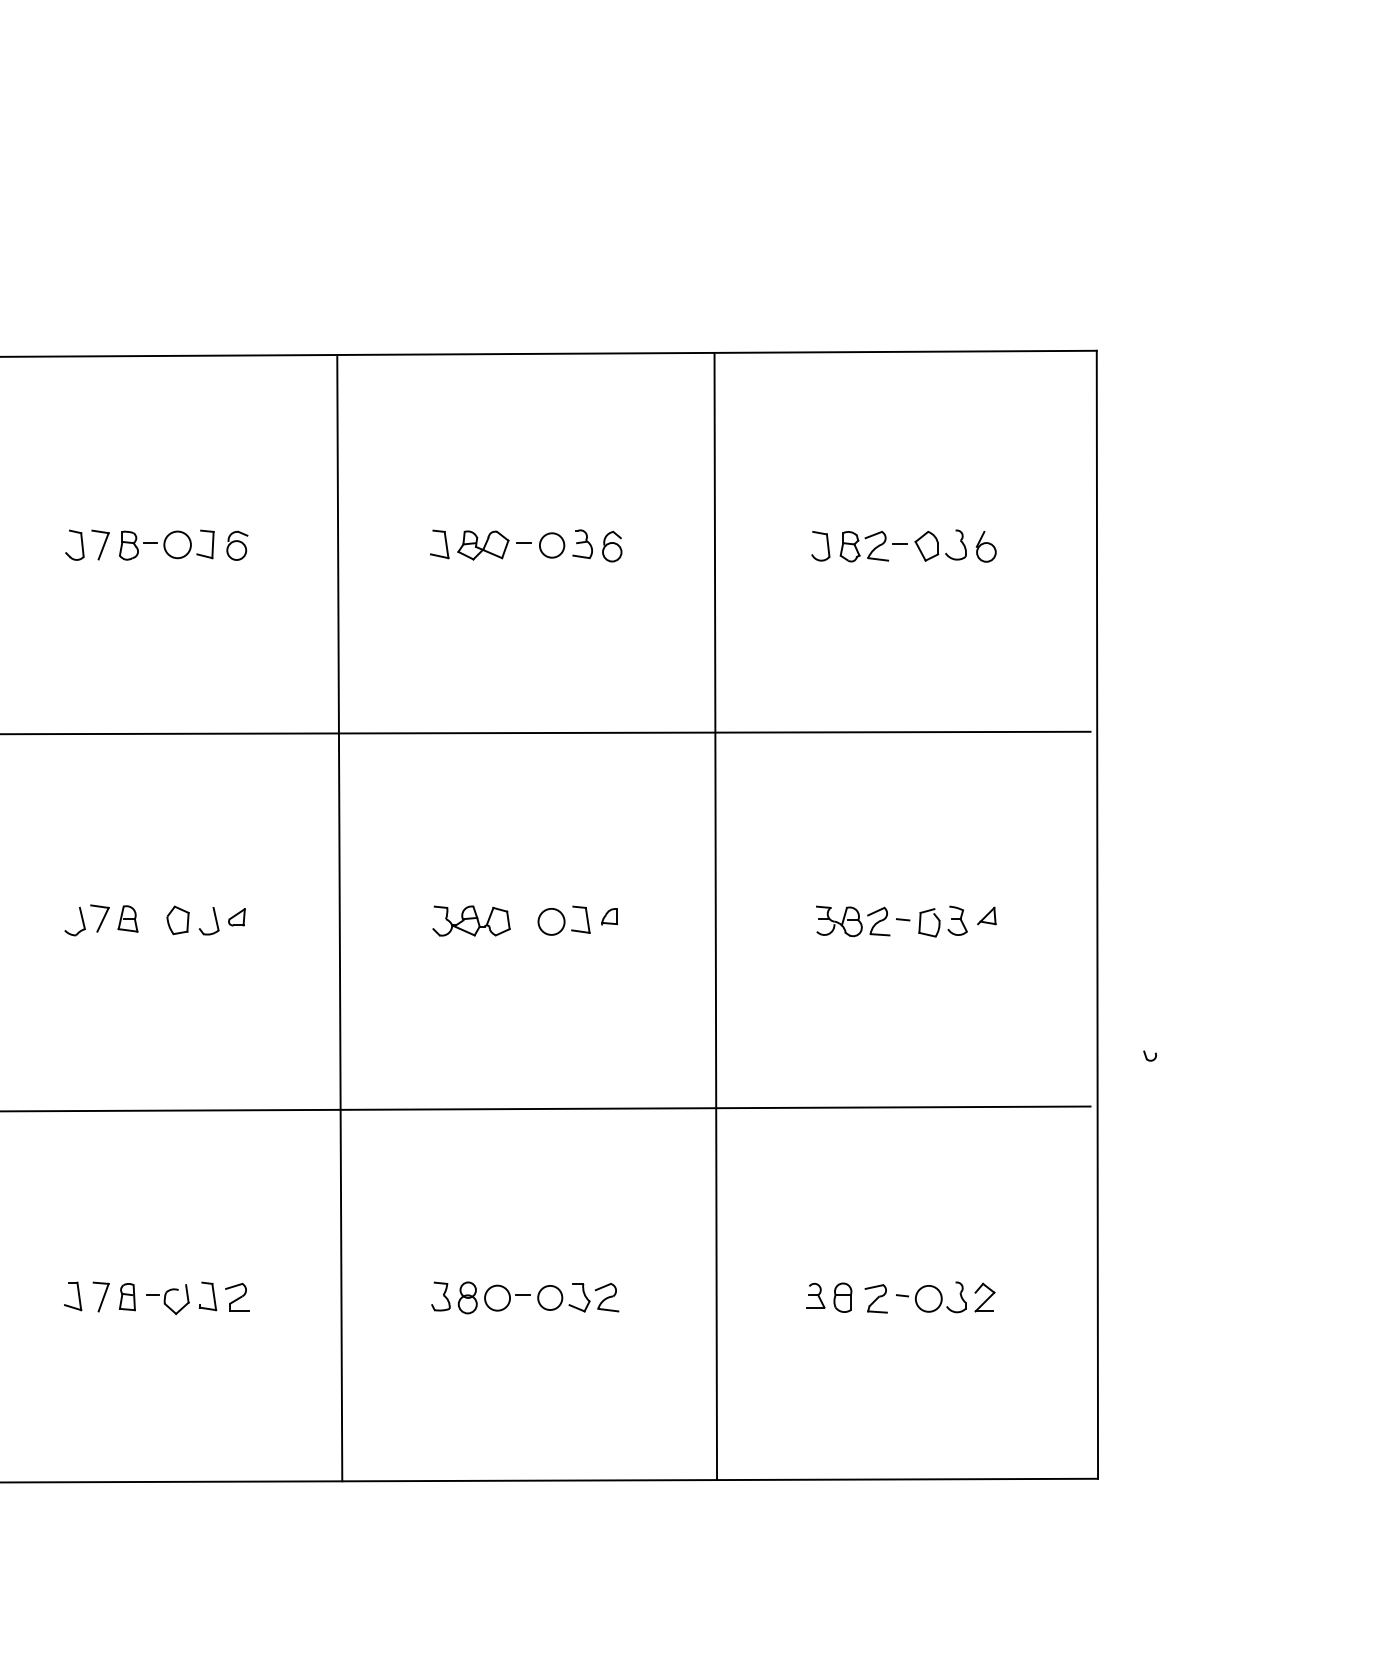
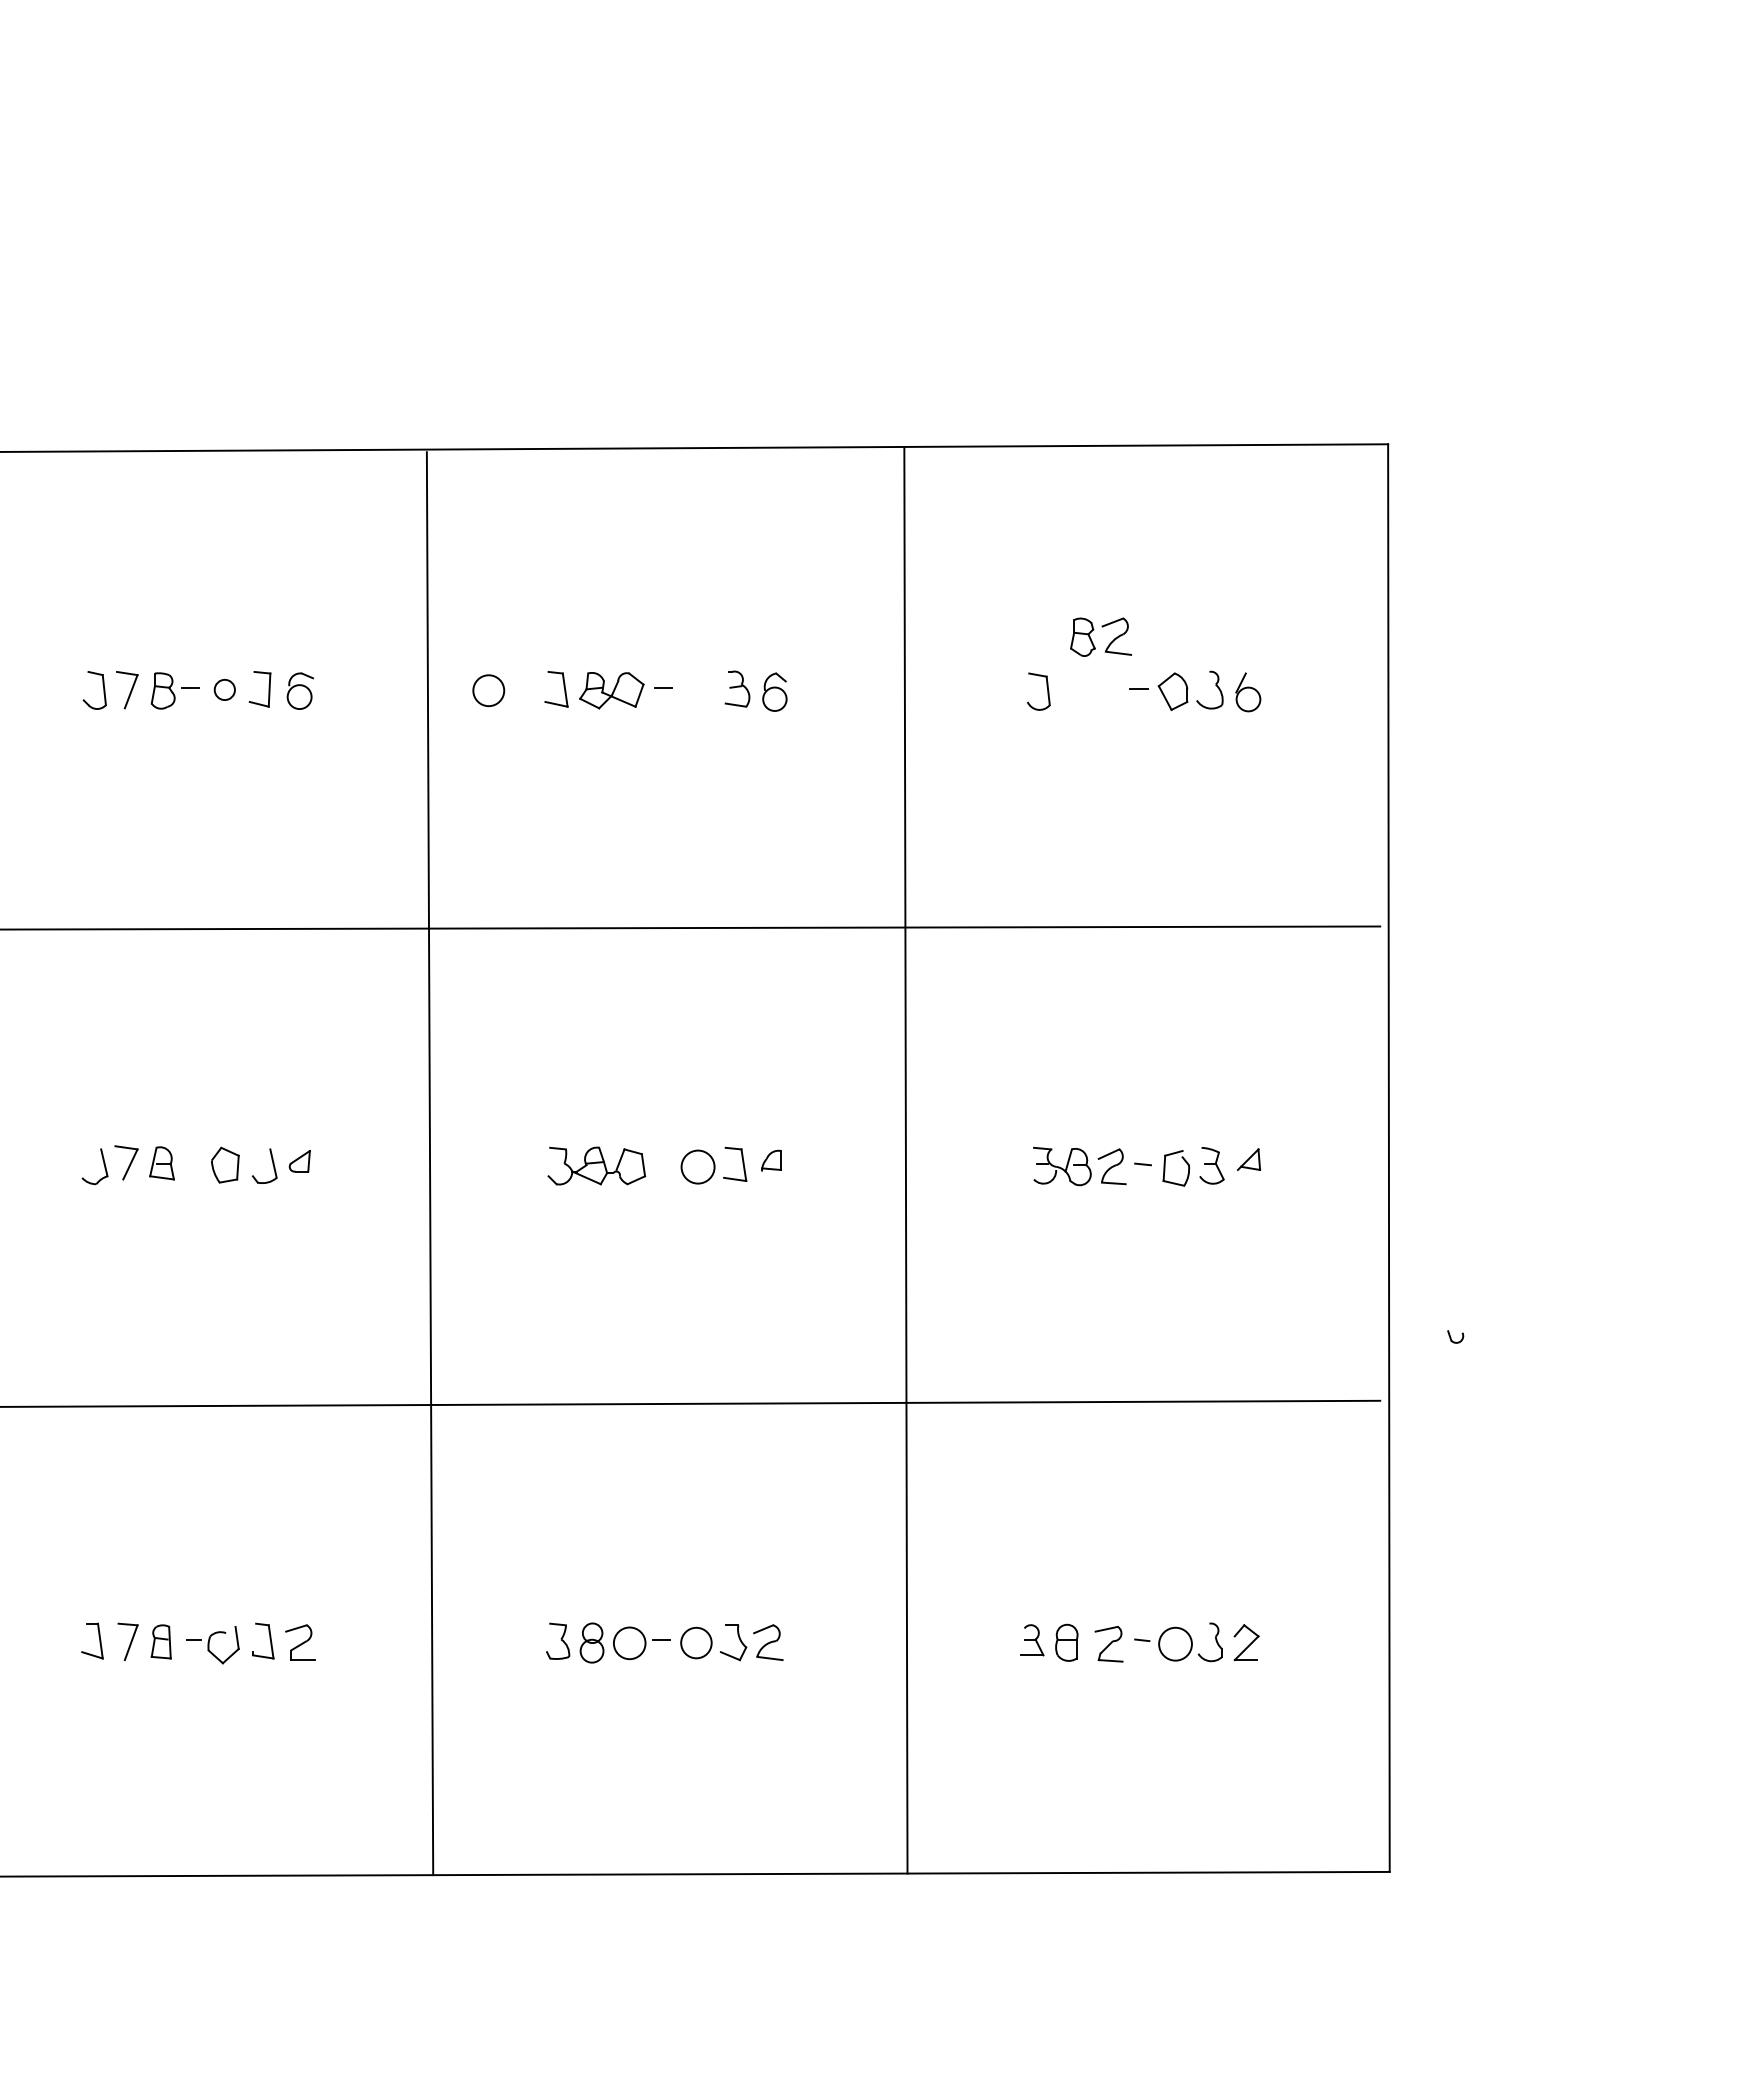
part: (865, 539) -> (1102, 627), moved
circle: (177, 544) -> (224, 689), size x0.6
circle: (551, 545) -> (488, 690), moved

